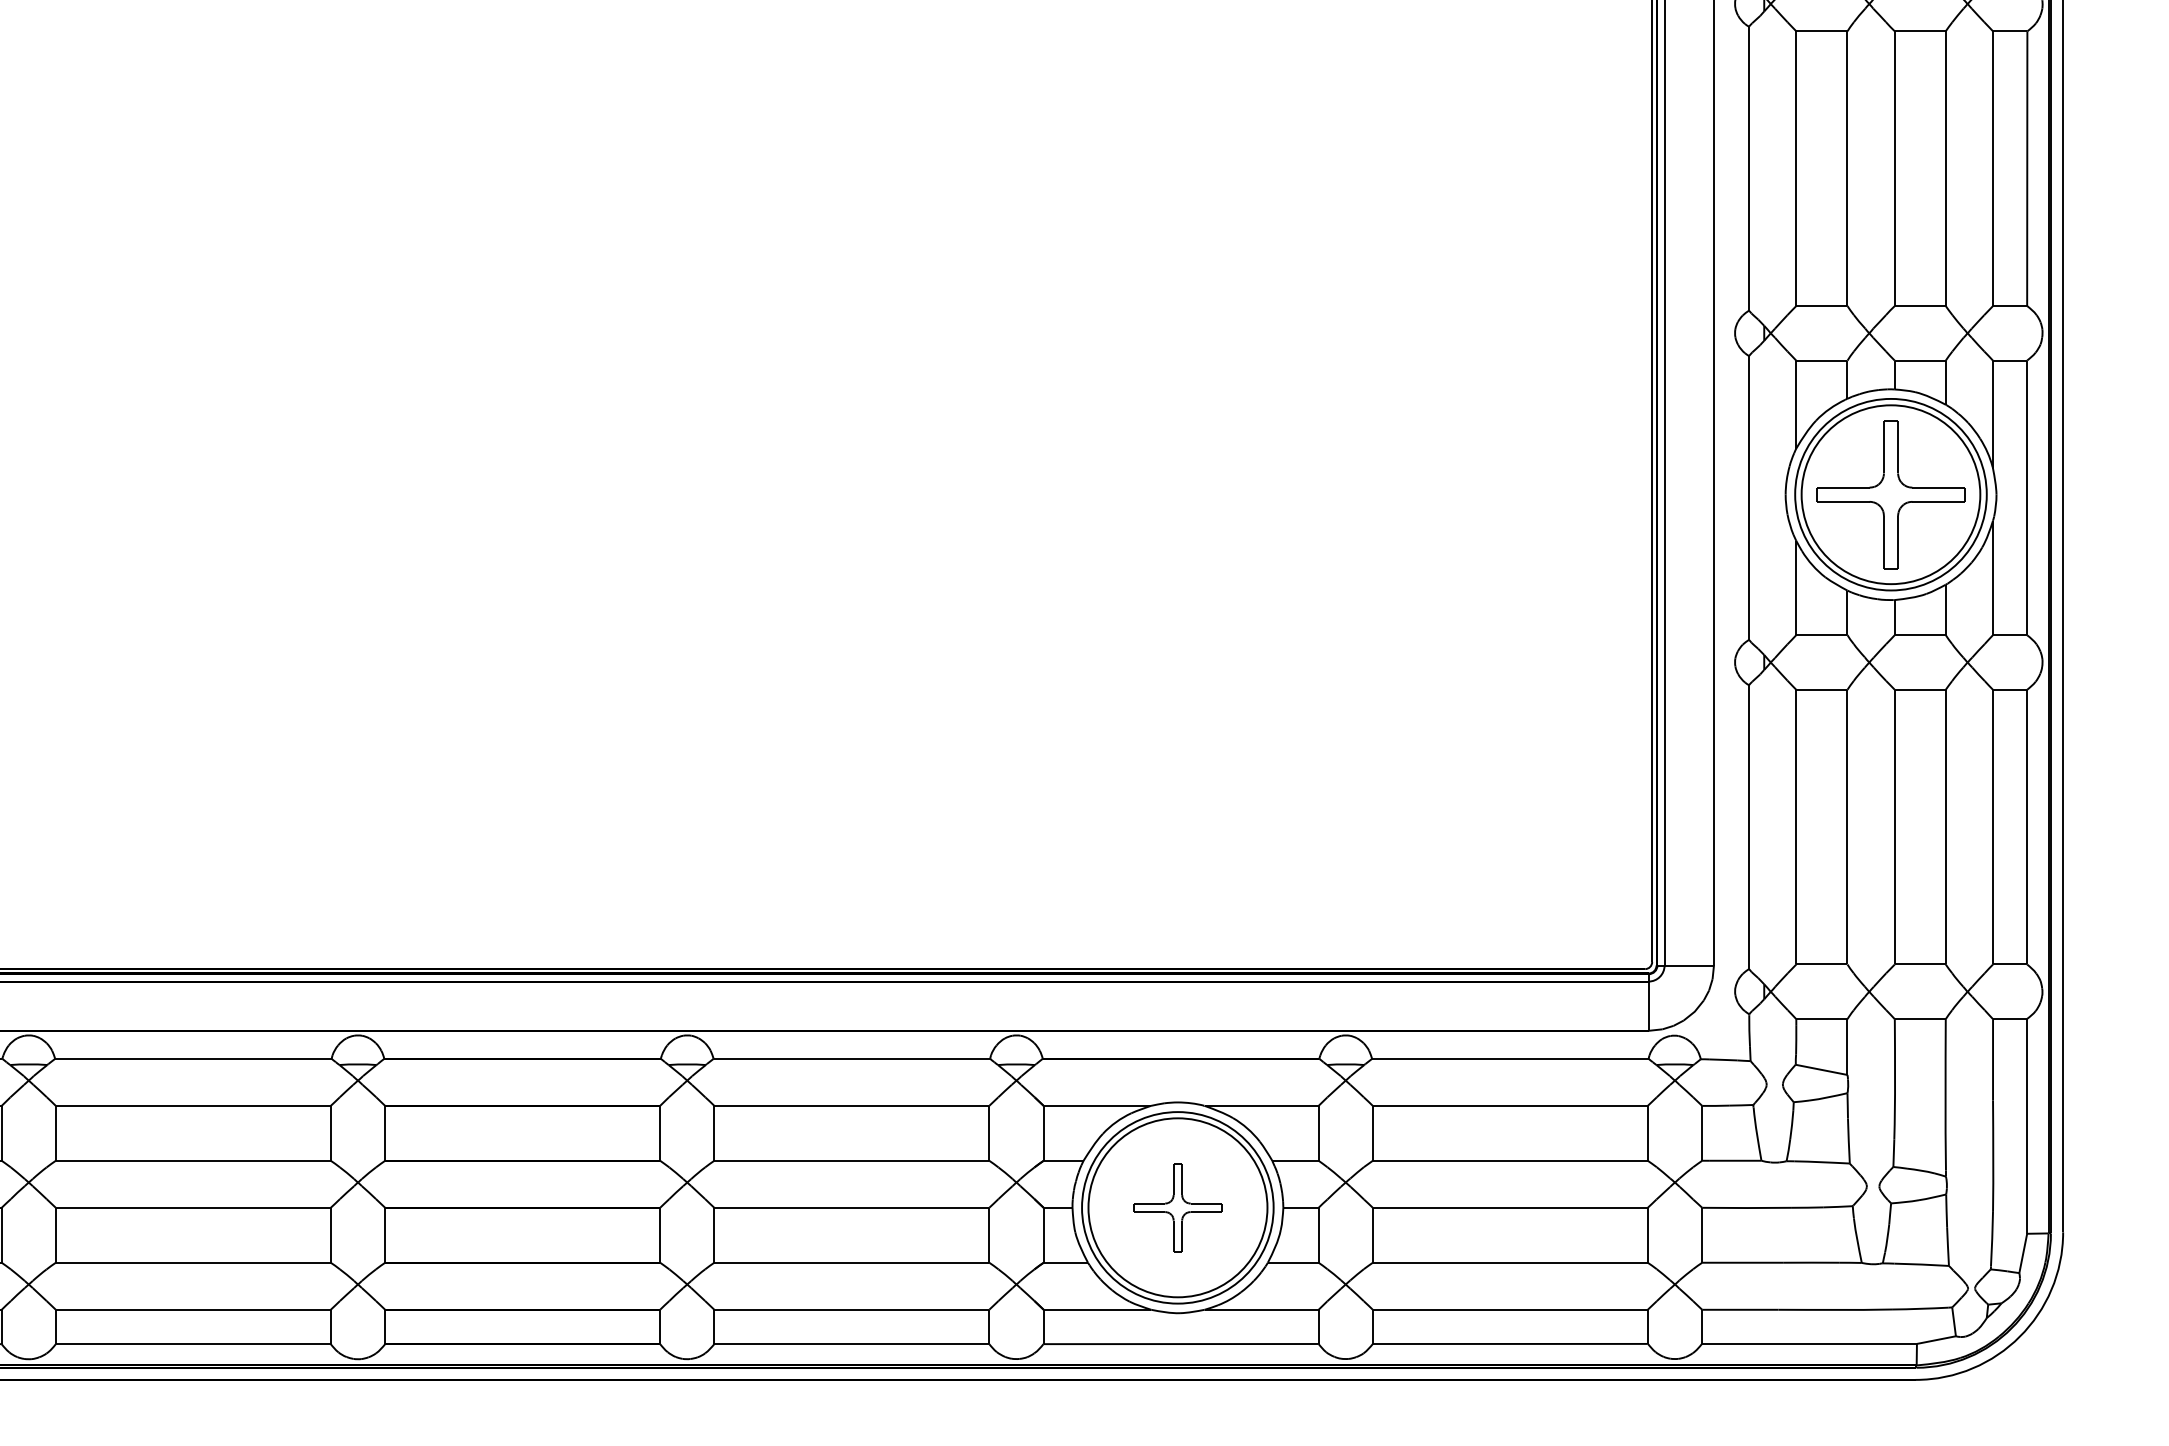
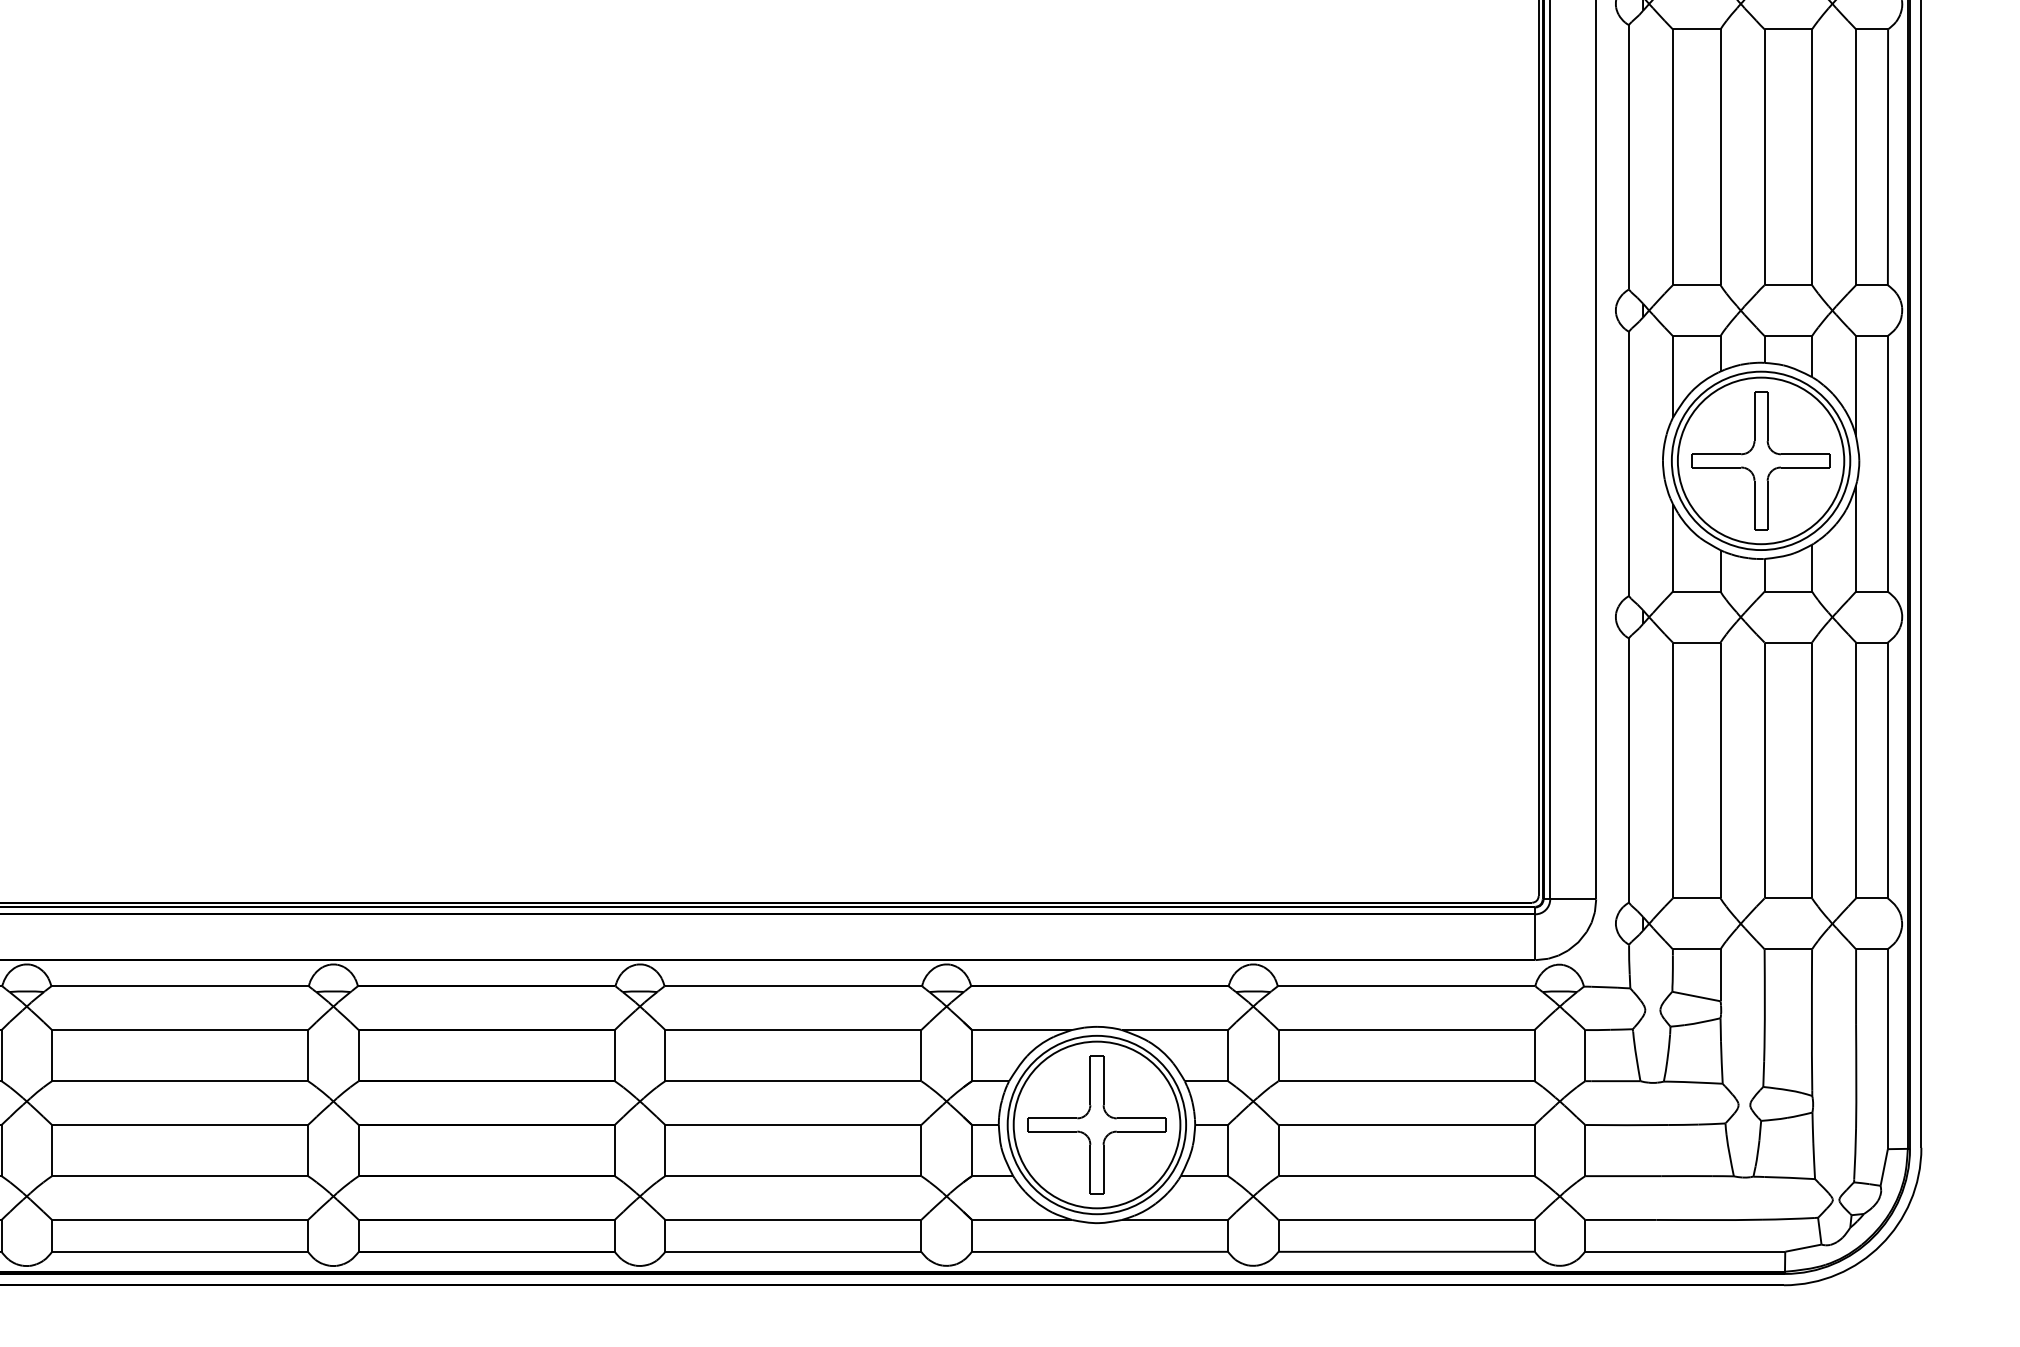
part: (1177, 1207) -> (1096, 1124), size x1.67

